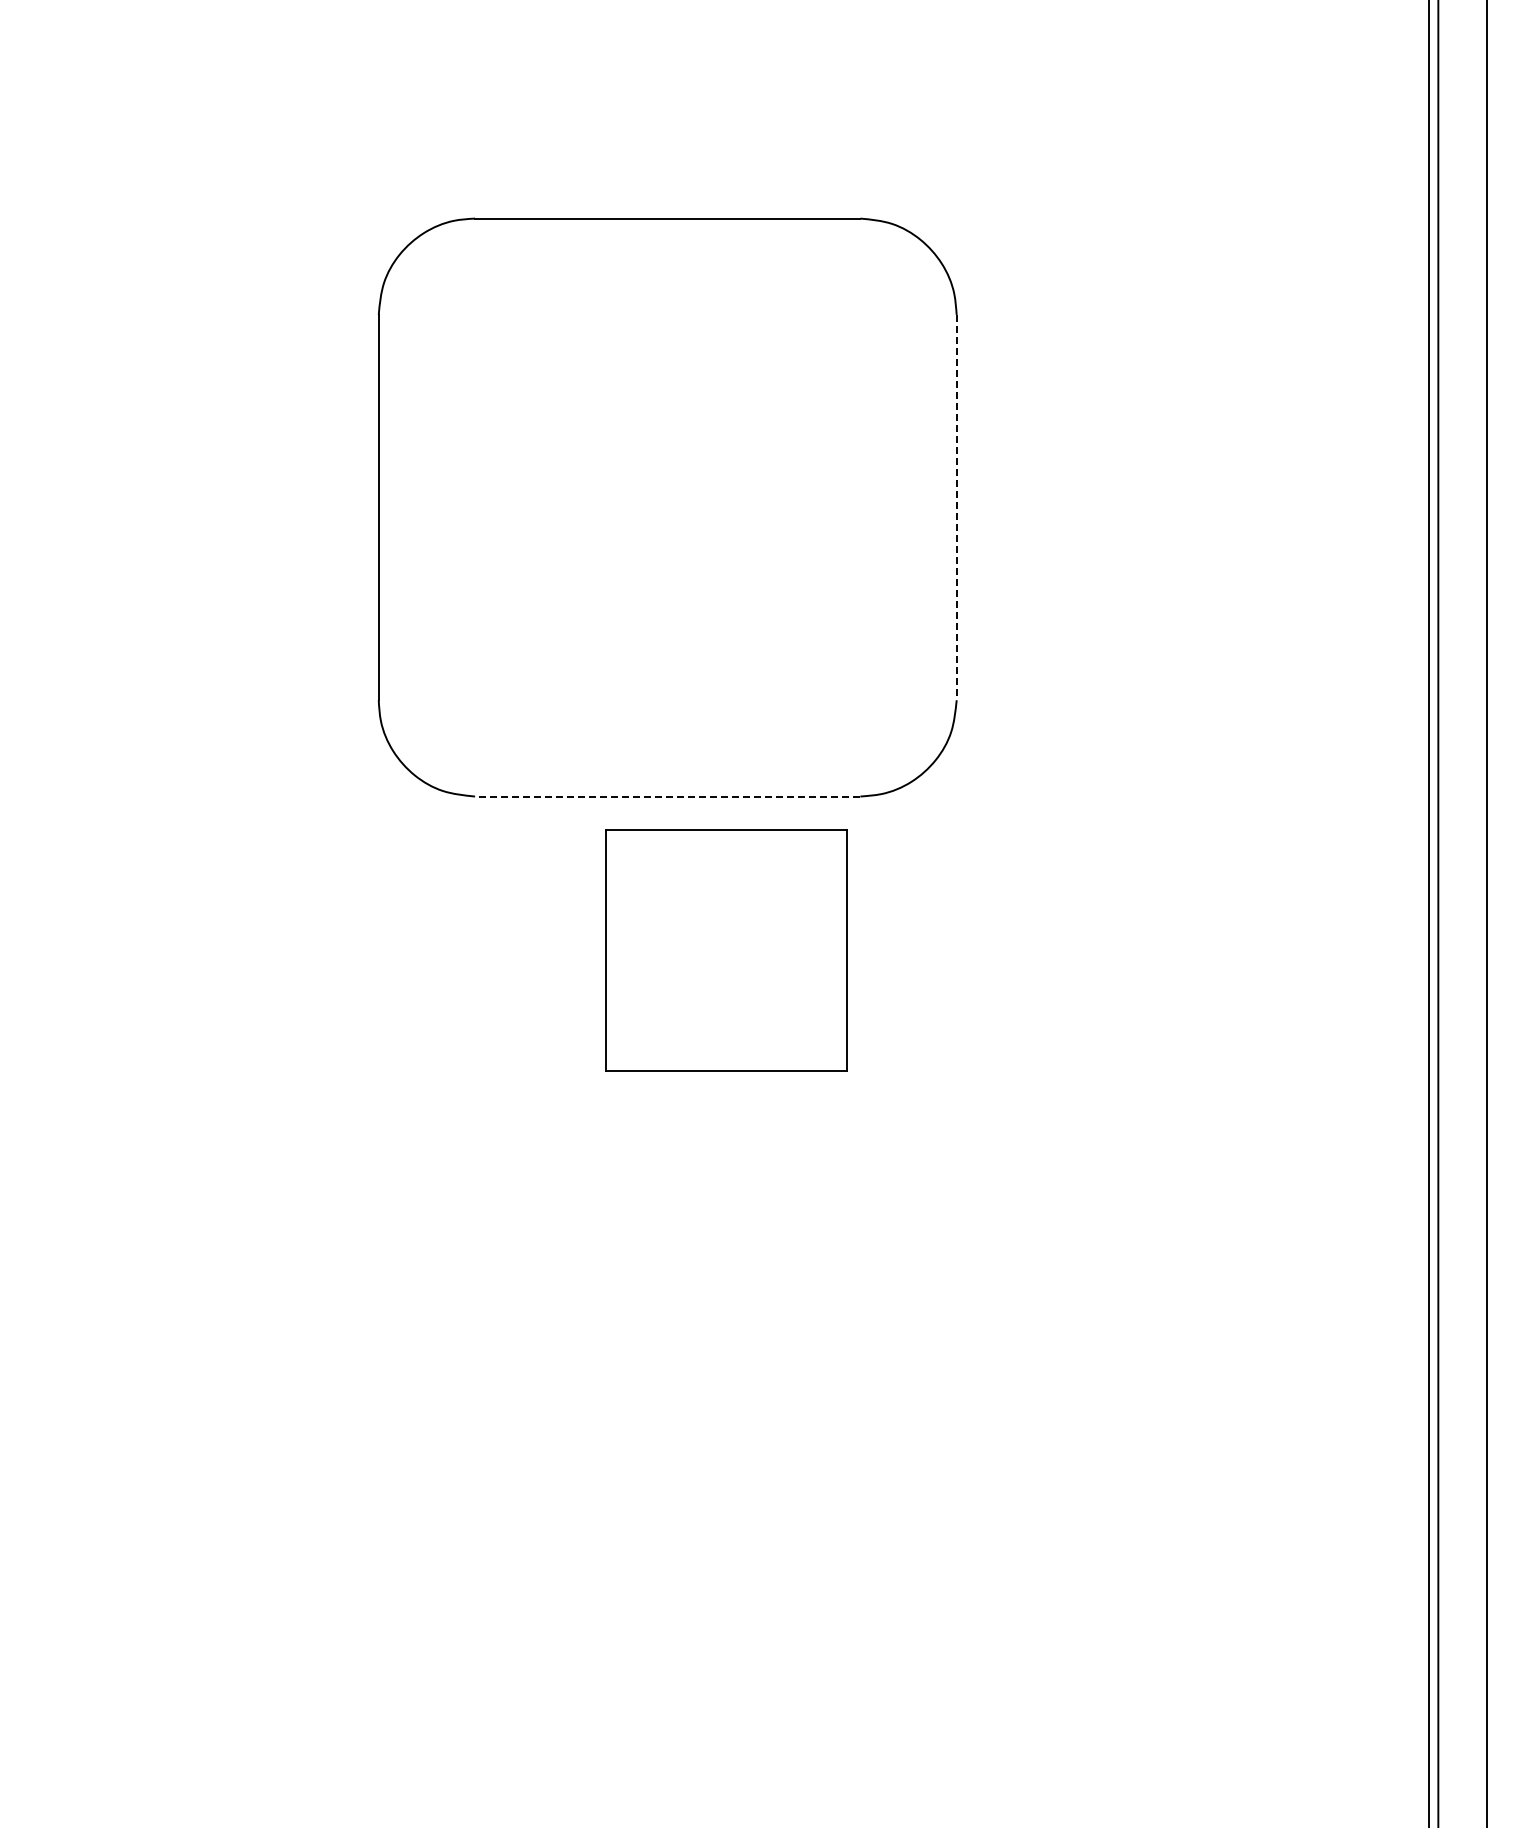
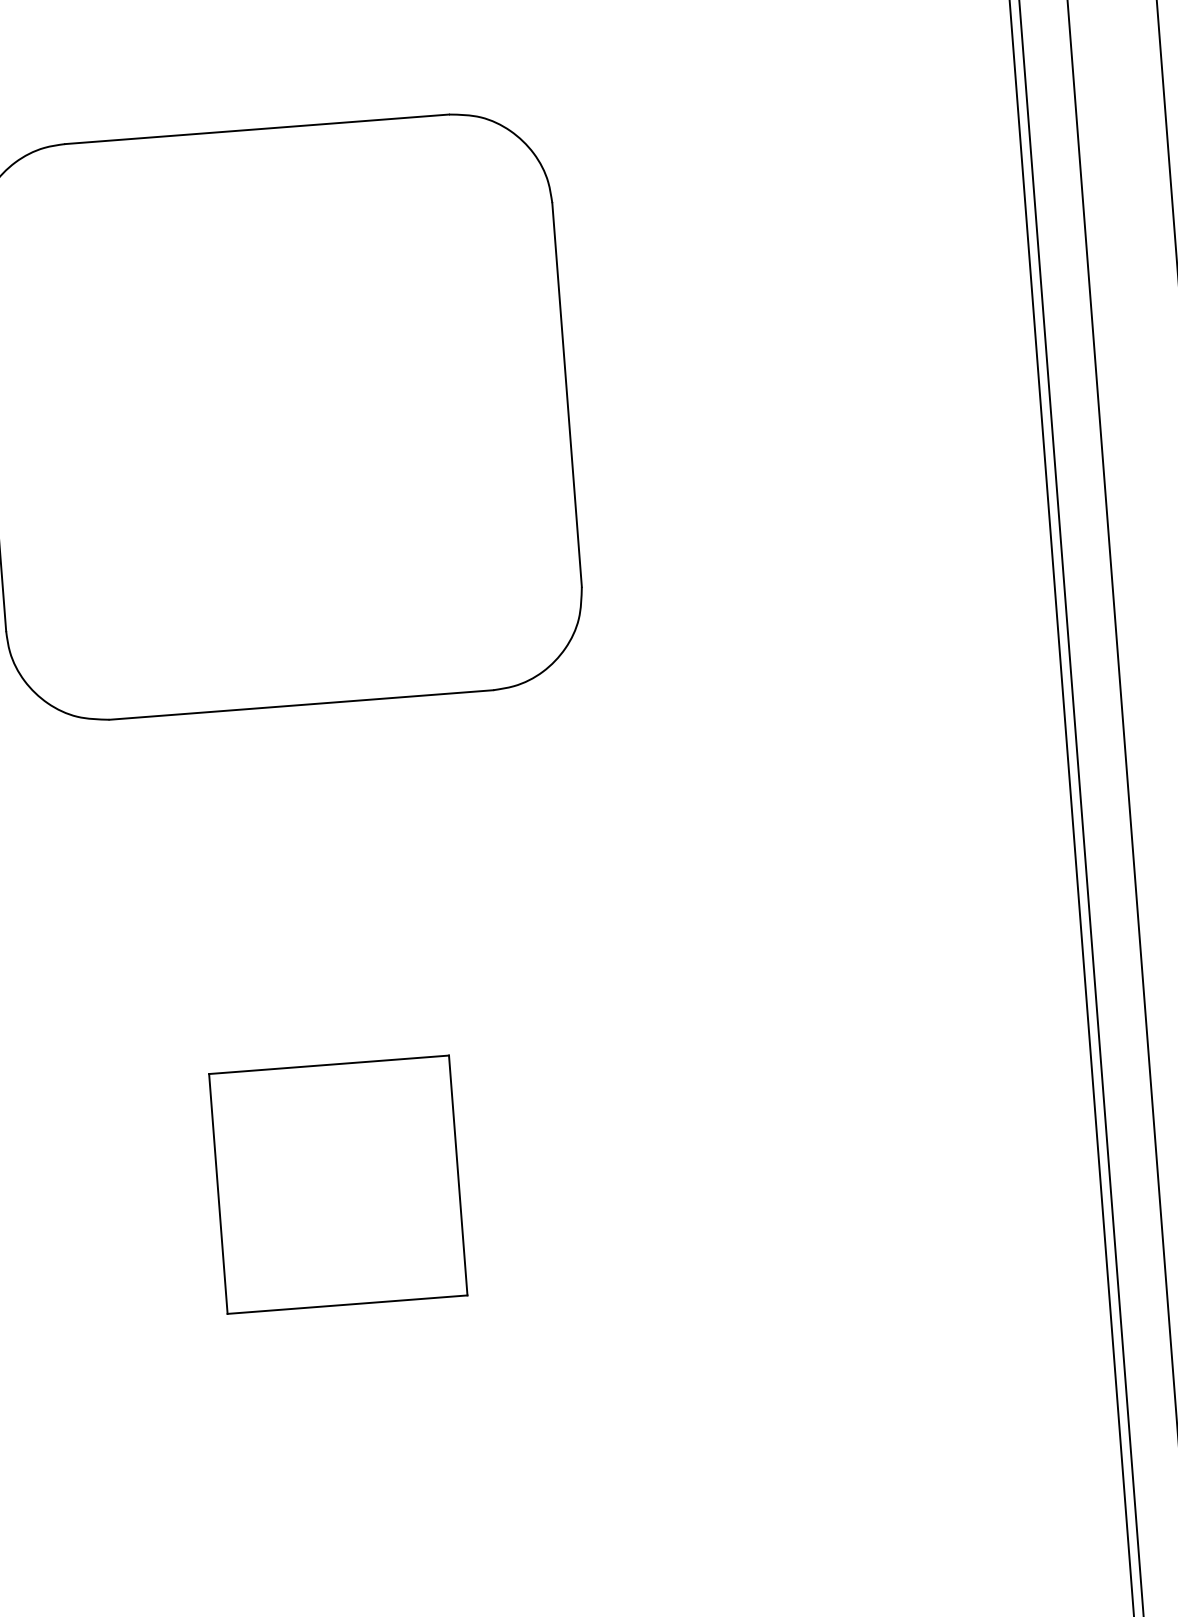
line: (956, 507) -> (566, 394), dashed -> solid
line: (667, 796) -> (301, 704), dashed -> solid
part: (726, 950) -> (338, 1185), moved

